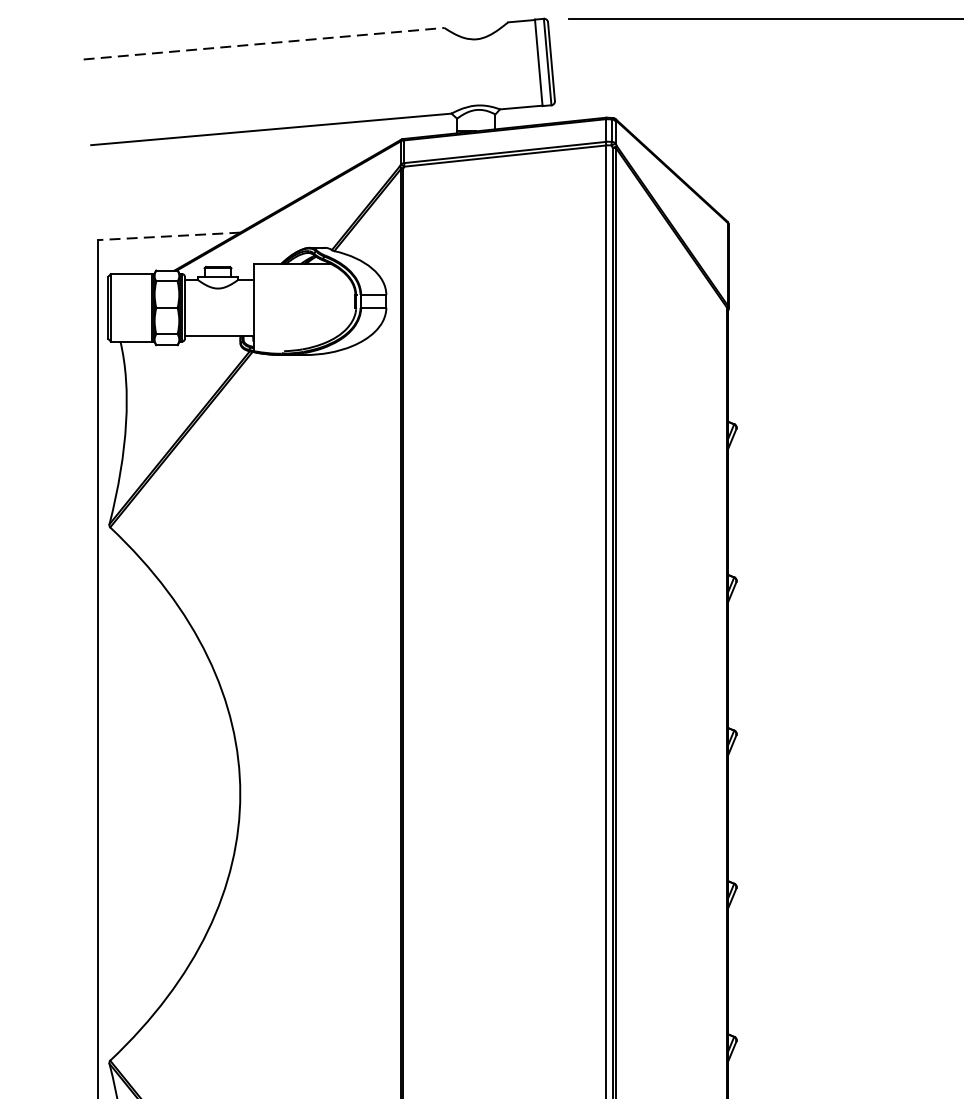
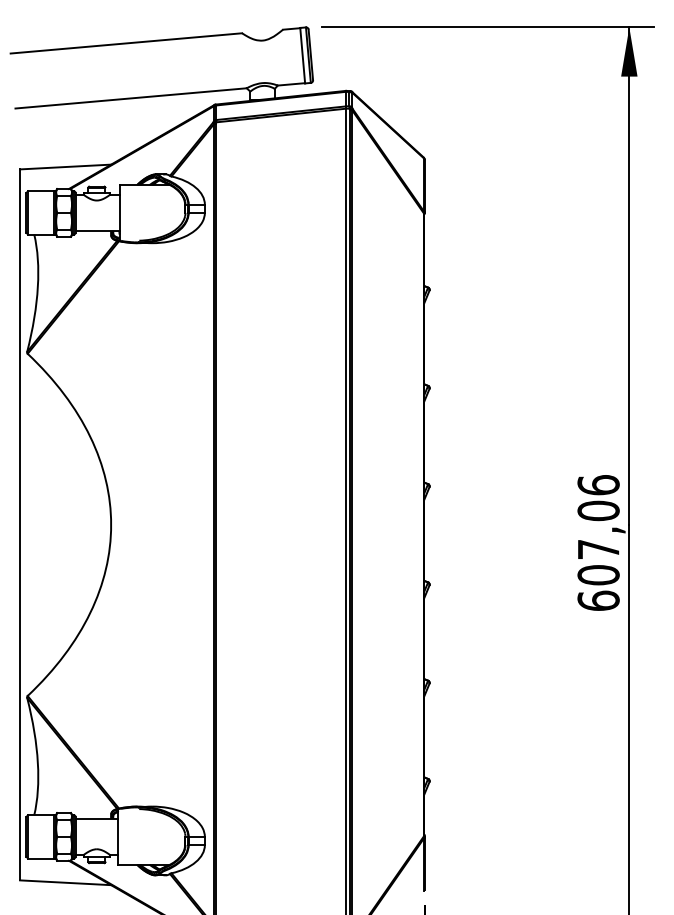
line: (264, 43) -> (126, 43), dashed -> solid
line: (169, 237) -> (65, 167), dashed -> solid

